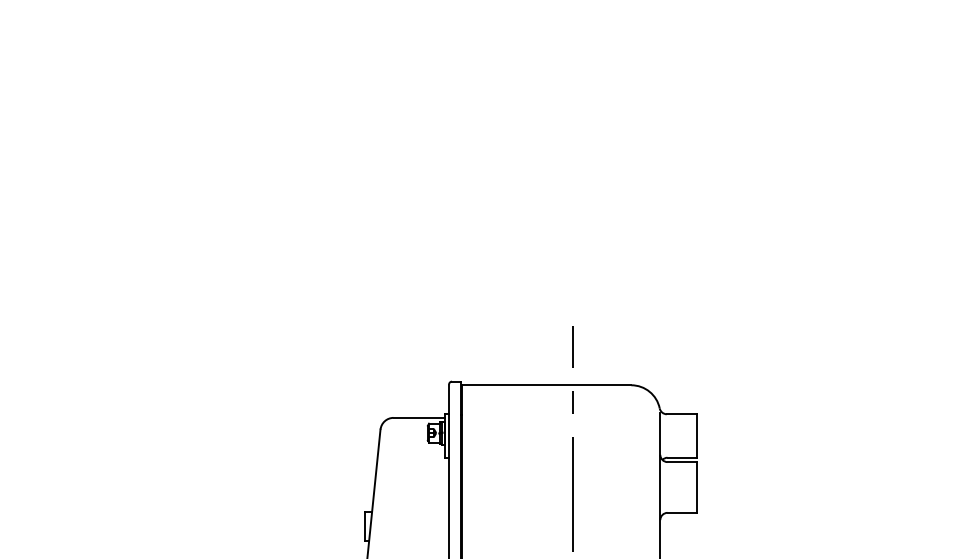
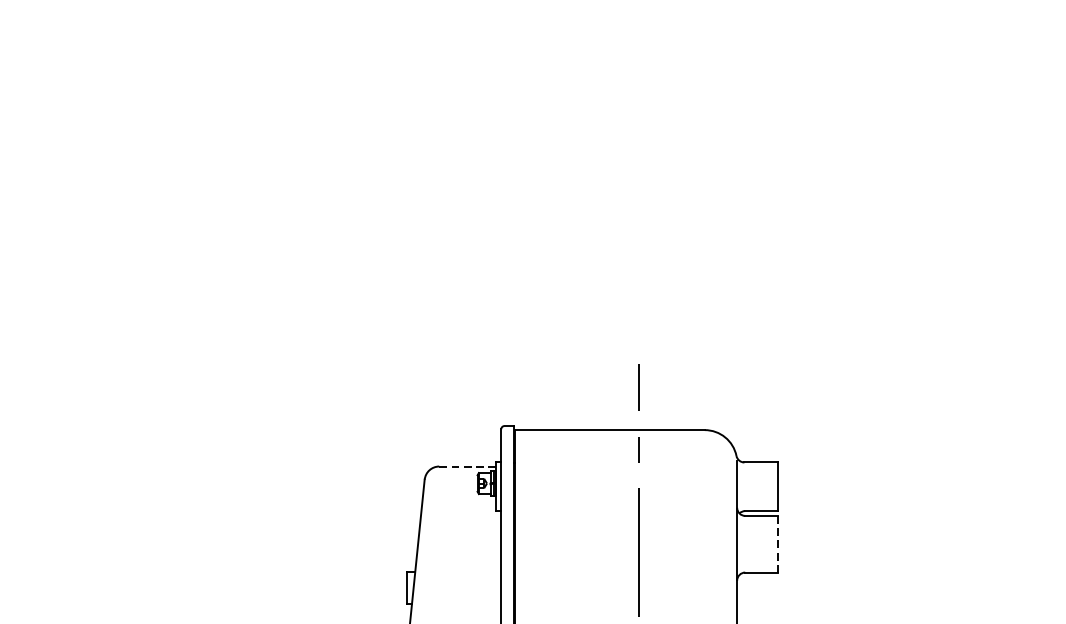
line: (419, 417) -> (468, 466), solid -> dashed
line: (696, 487) -> (777, 544), solid -> dashed

